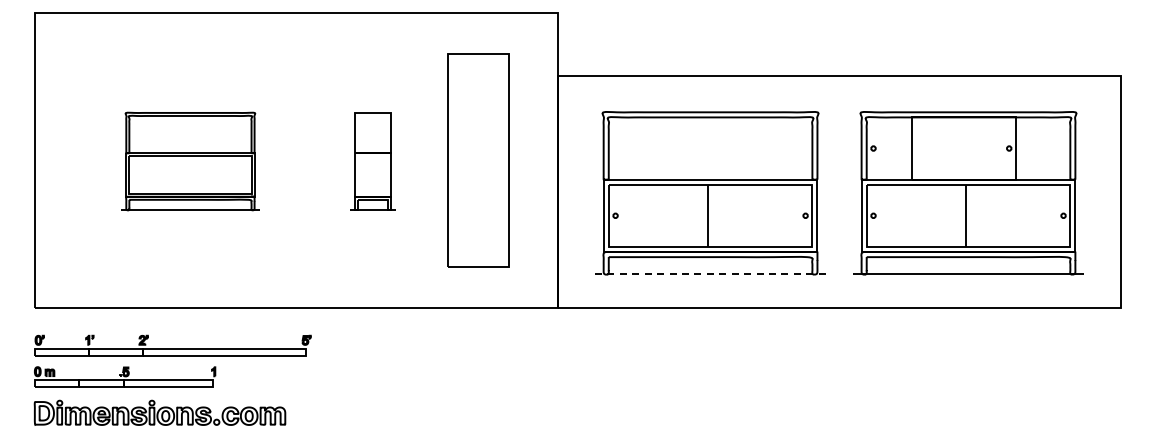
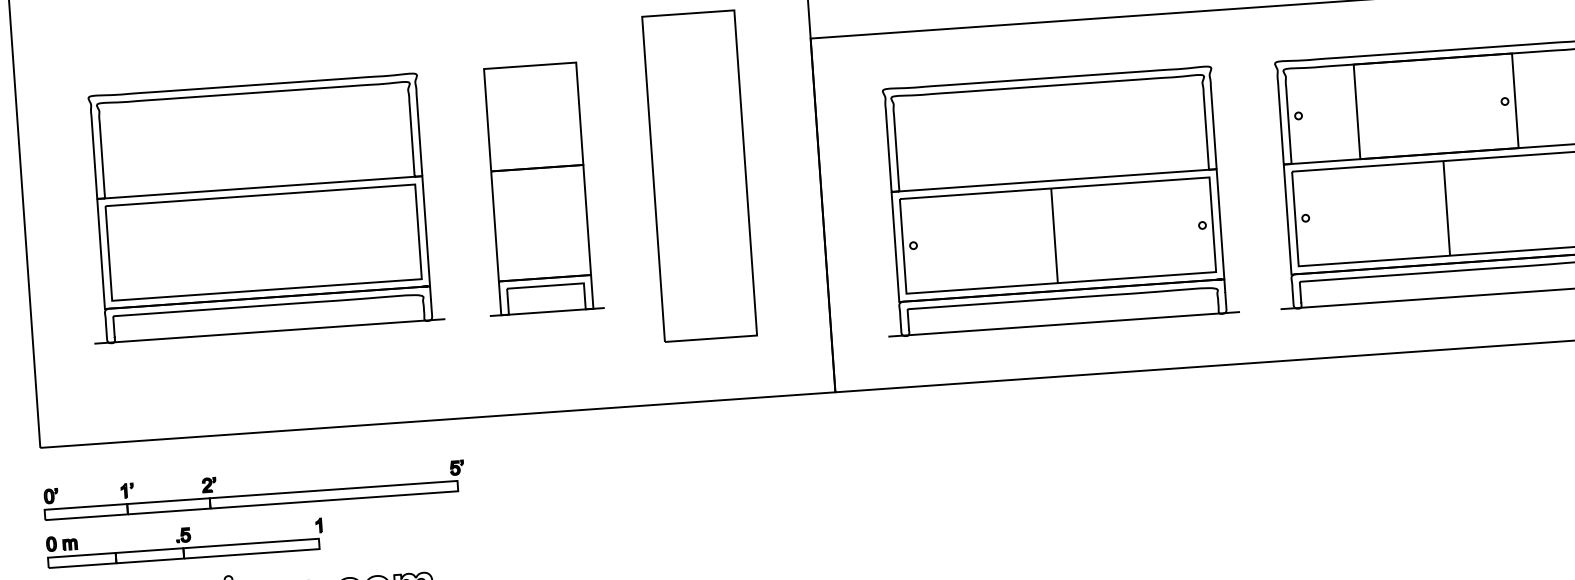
part: (190, 161) -> (261, 208), size x1.67
part: (372, 161) -> (538, 188), size x1.67
line: (710, 274) -> (1064, 324), dashed -> solid

